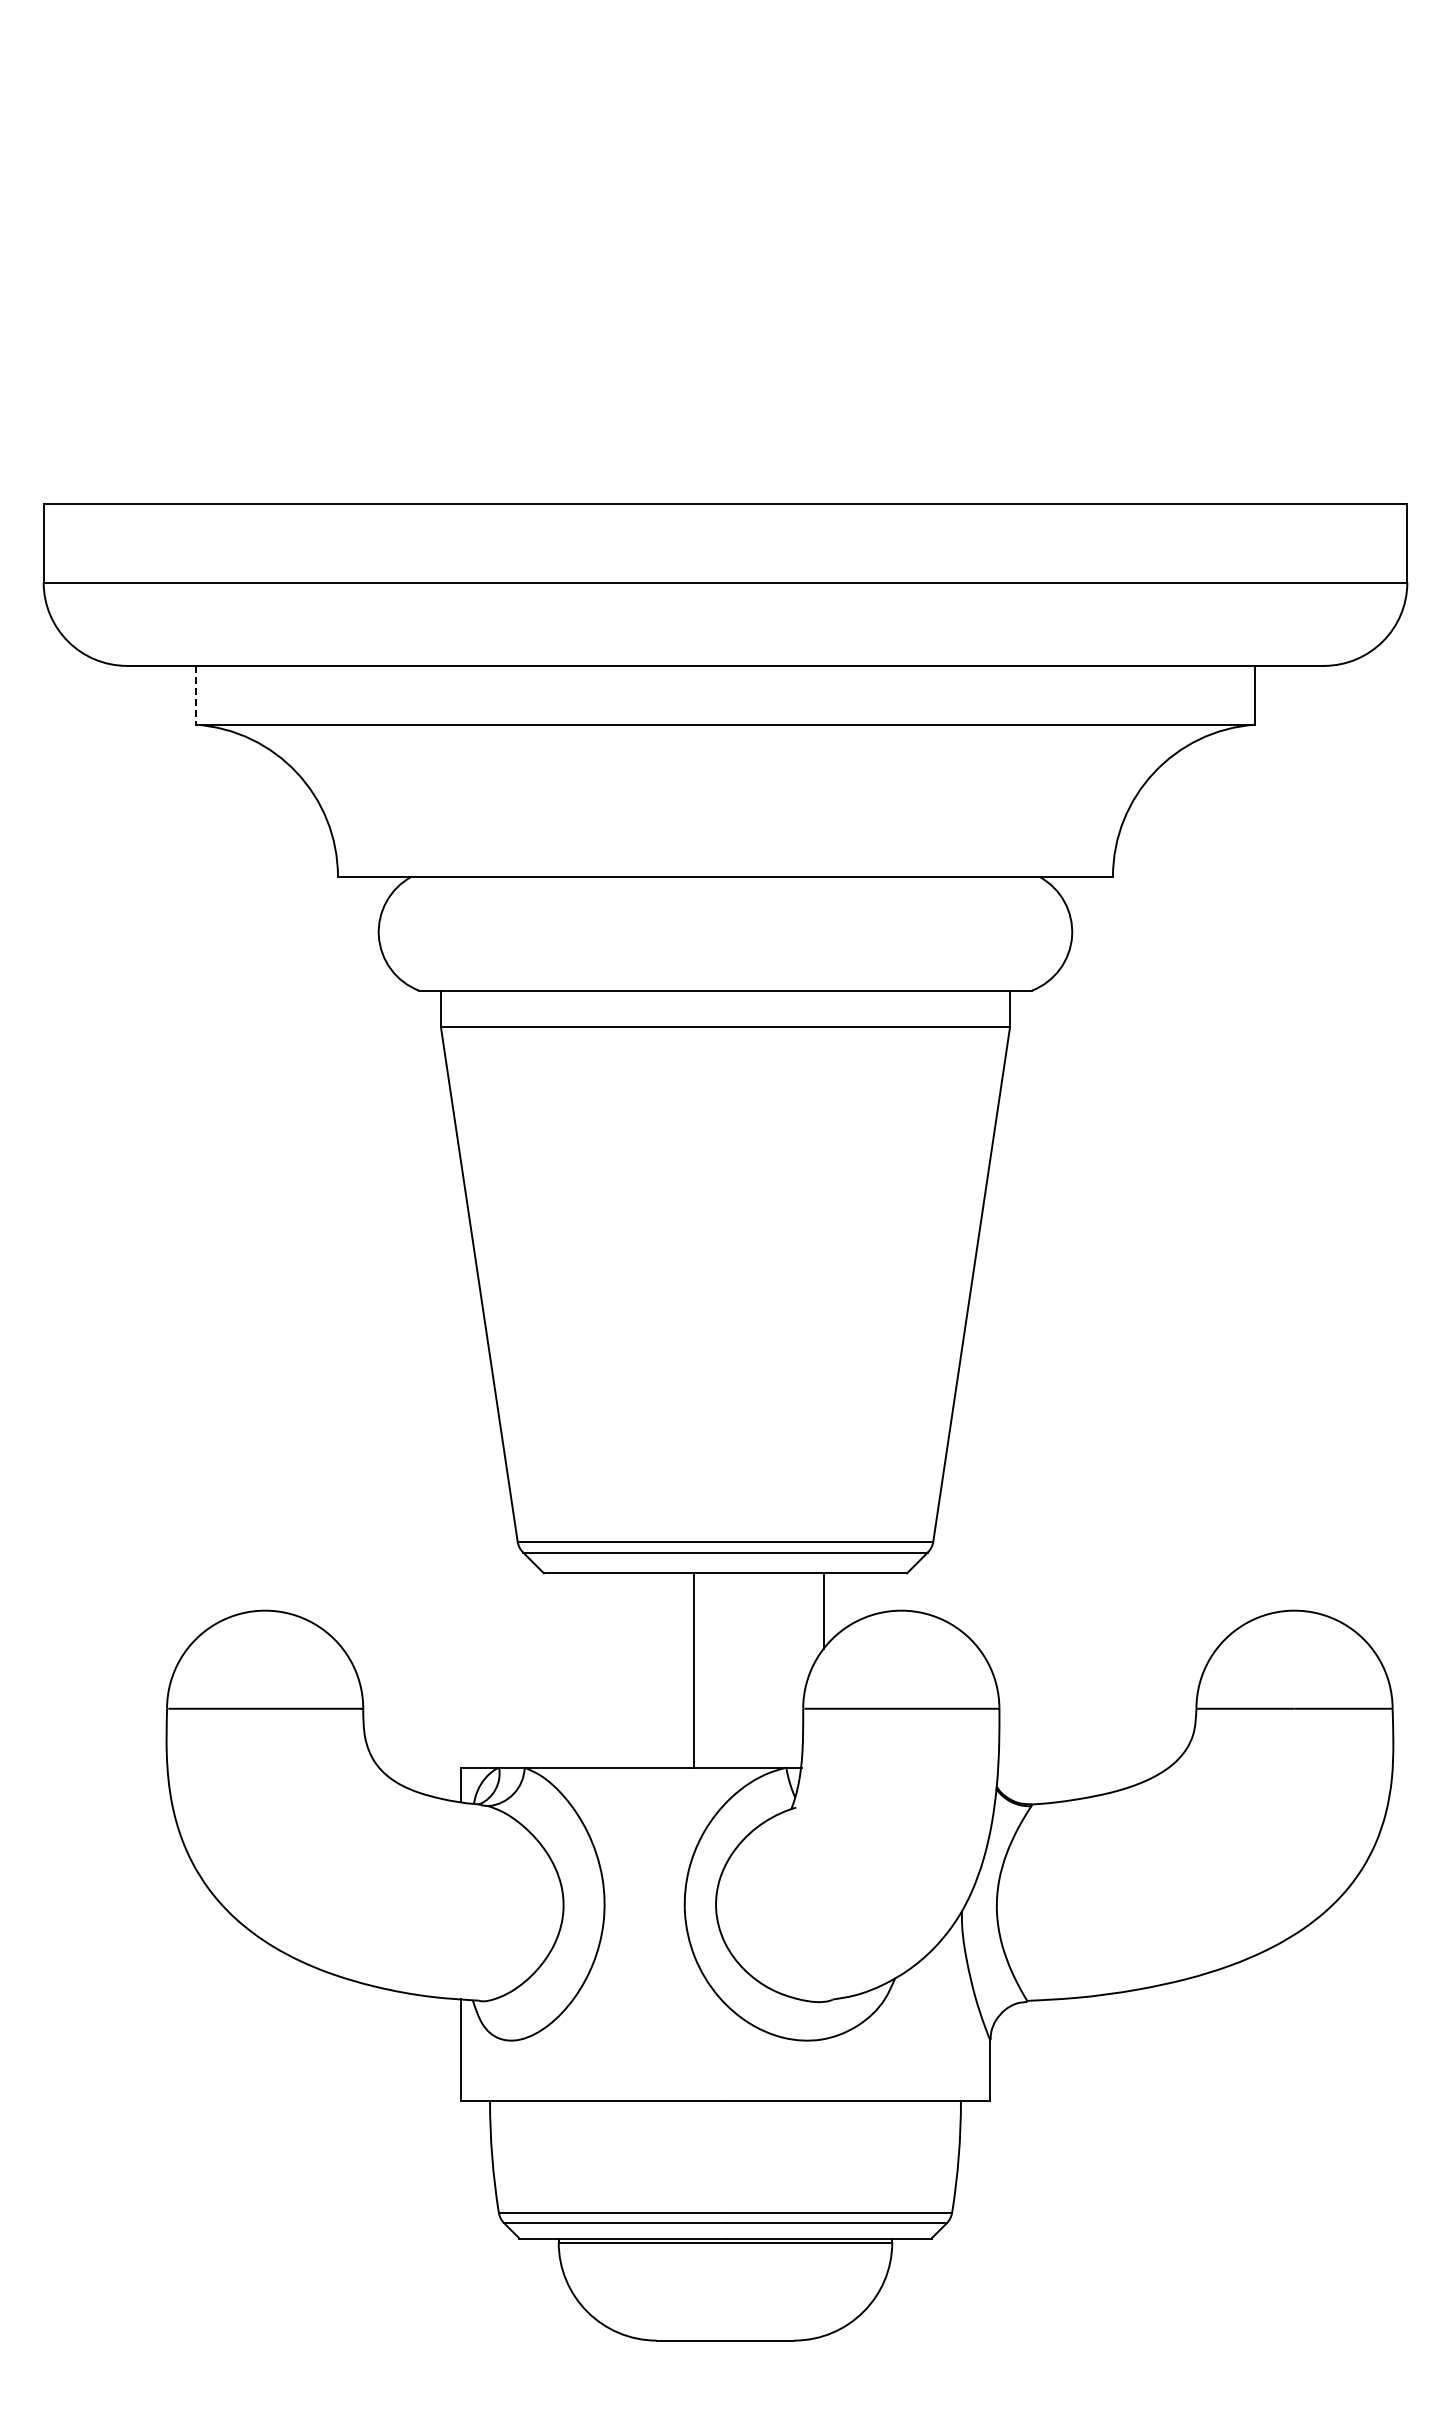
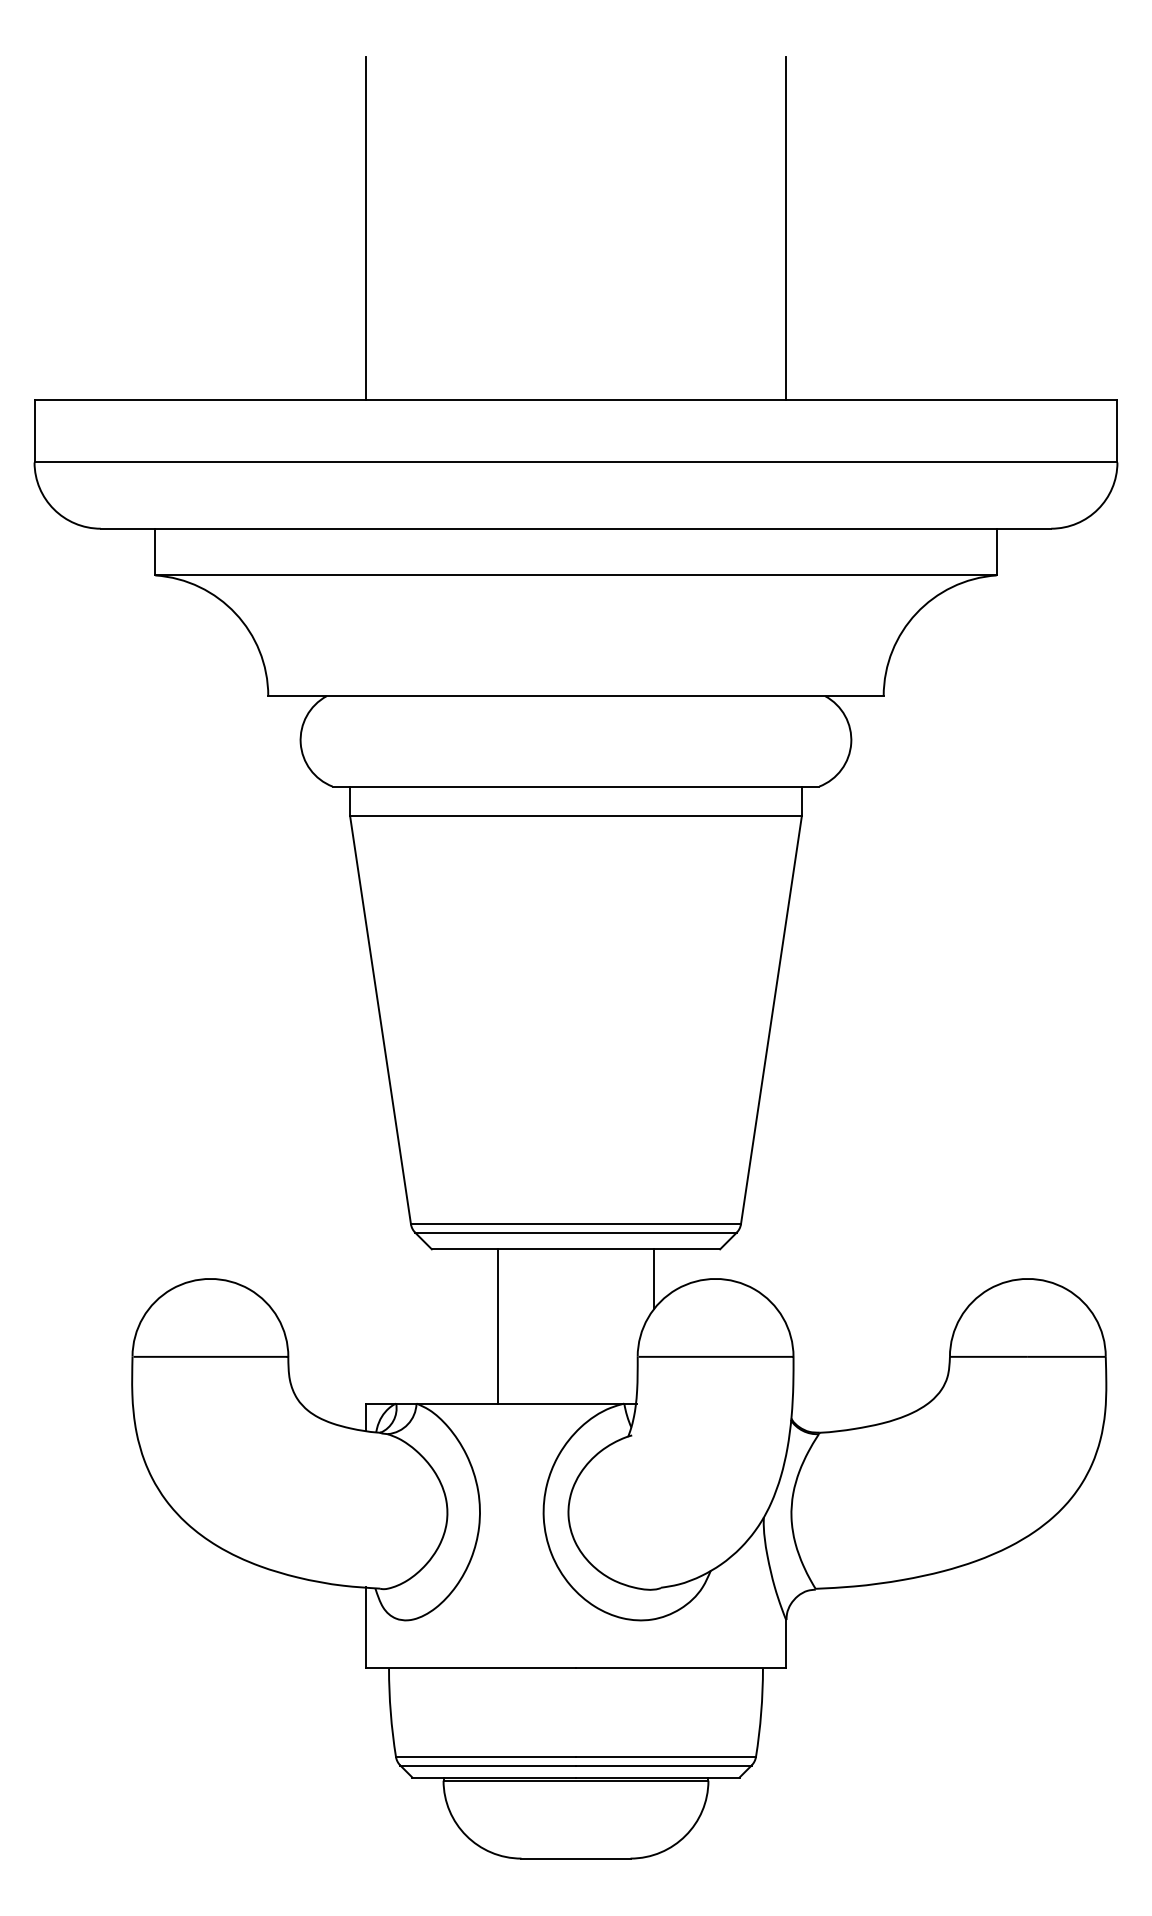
line: (460, 288) -> (365, 229), added
line: (990, 288) -> (786, 229), added
line: (195, 695) -> (155, 552), dashed -> solid
line: (694, 1670) -> (498, 1326), moved

